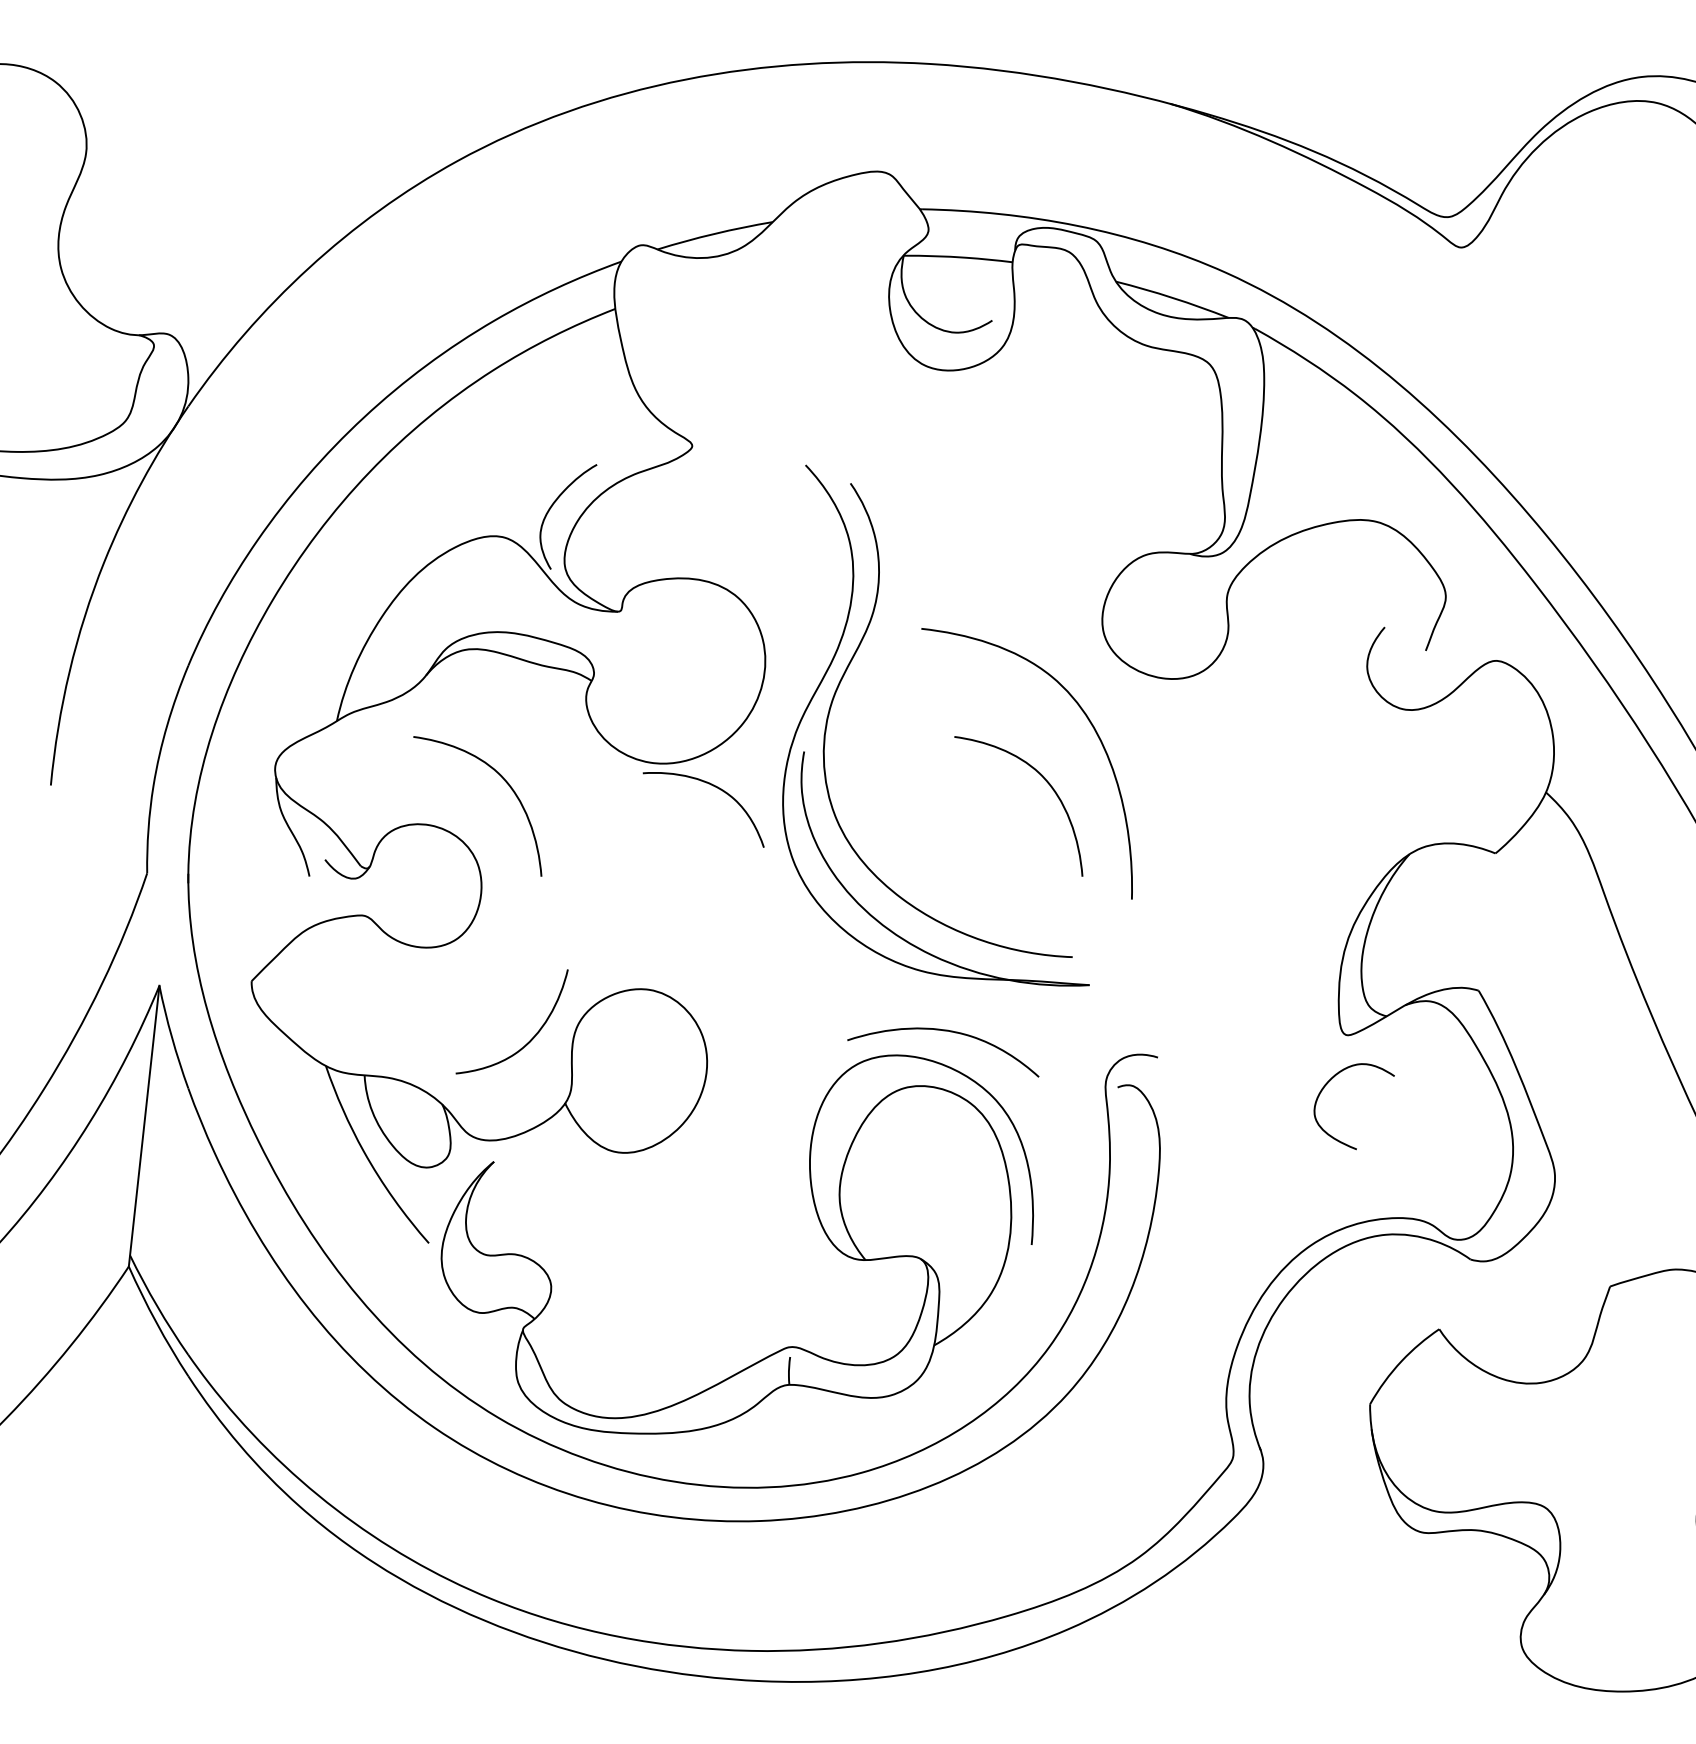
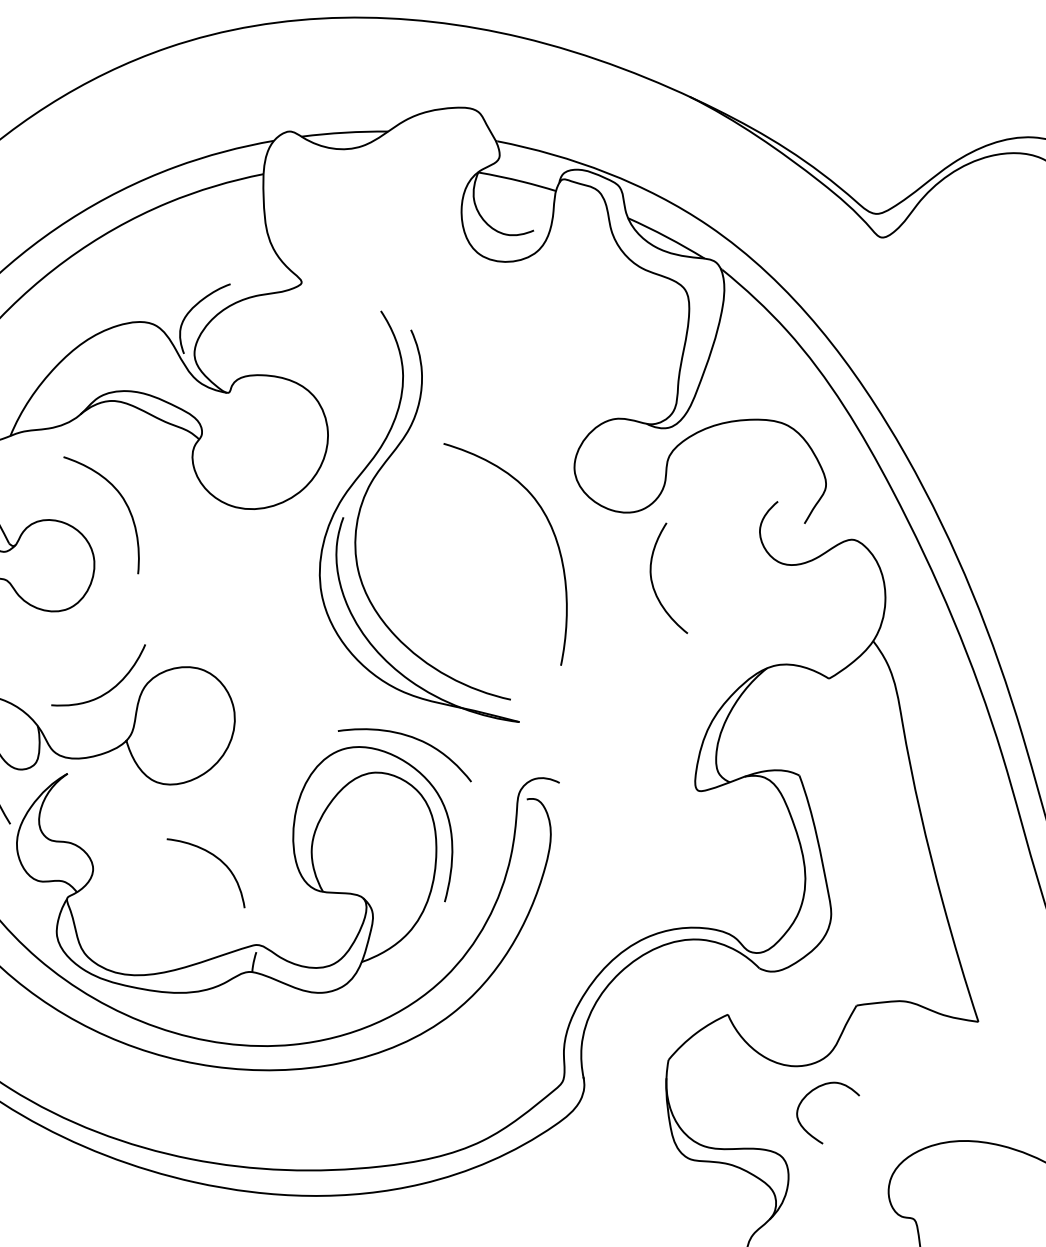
curve: (1234, 762) -> (652, 579), added
curve: (1046, 782) -> (514, 570), removed
curve: (718, 789) -> (219, 860), moved
curve: (1329, 1082) -> (811, 1092), moved

